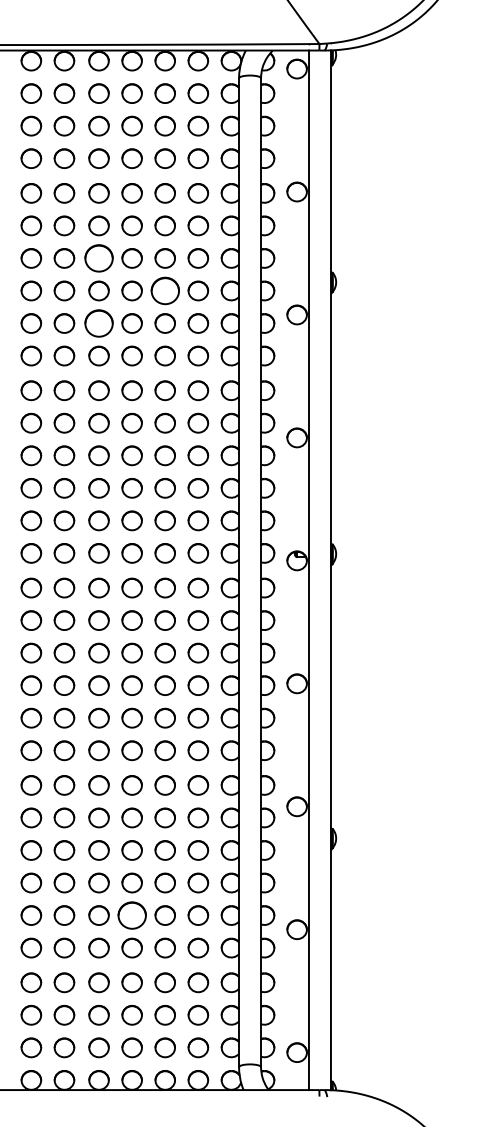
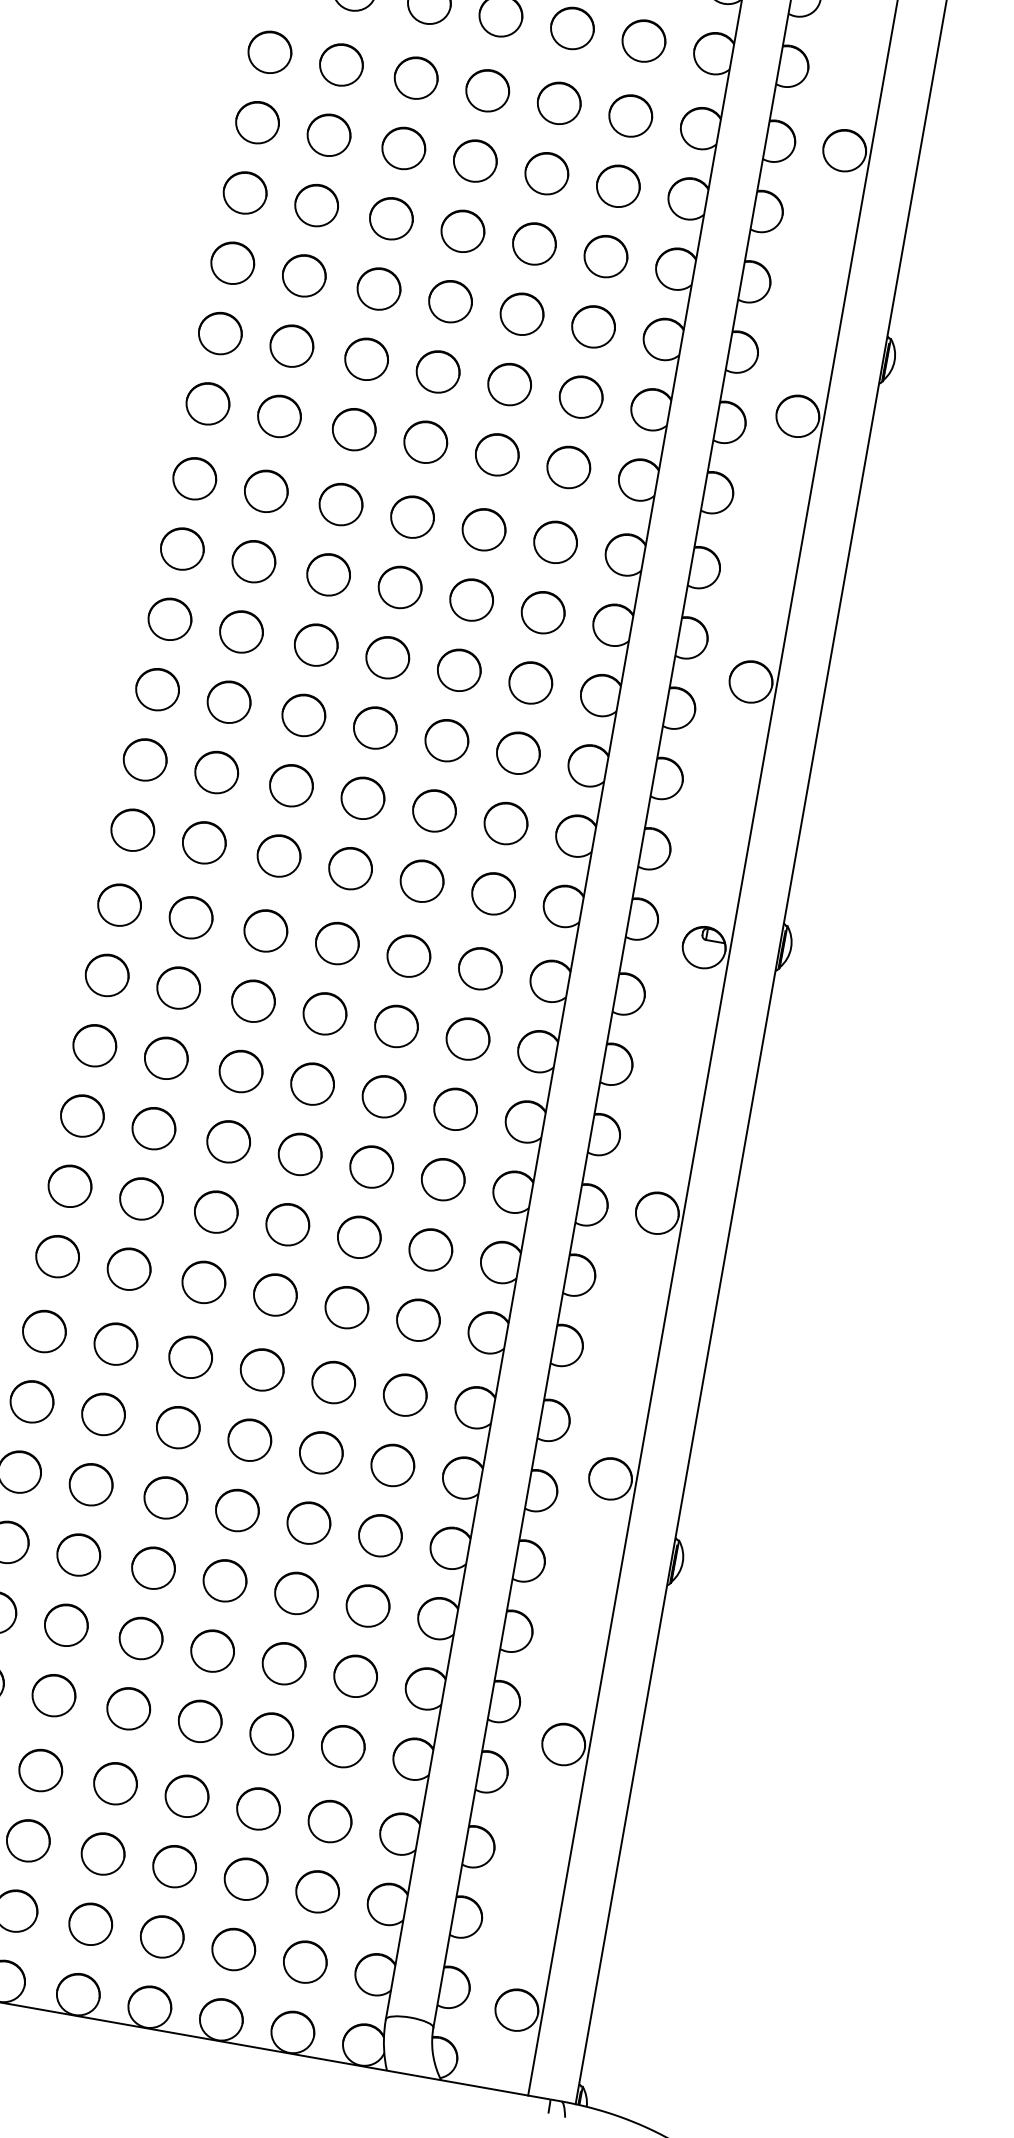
part: (98, 258) -> (390, 218), size x0.71
part: (164, 290) -> (520, 312), size x0.71
part: (98, 323) -> (365, 359), size x0.71
part: (131, 915) -> (211, 1650), size x0.71

